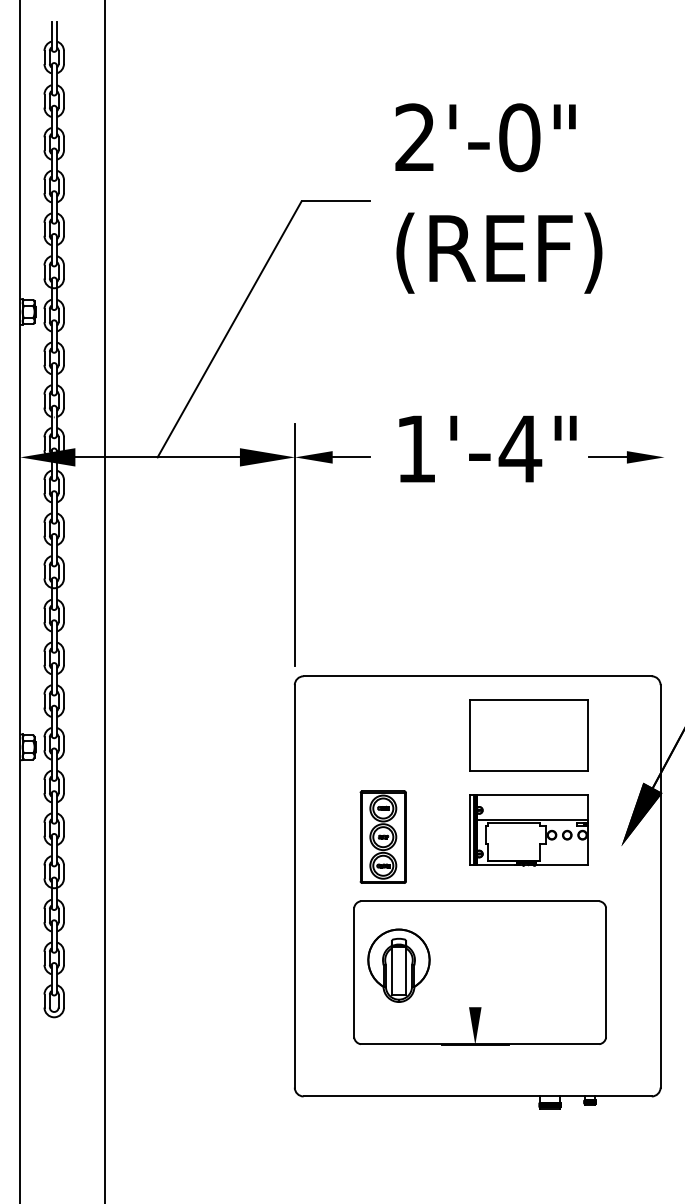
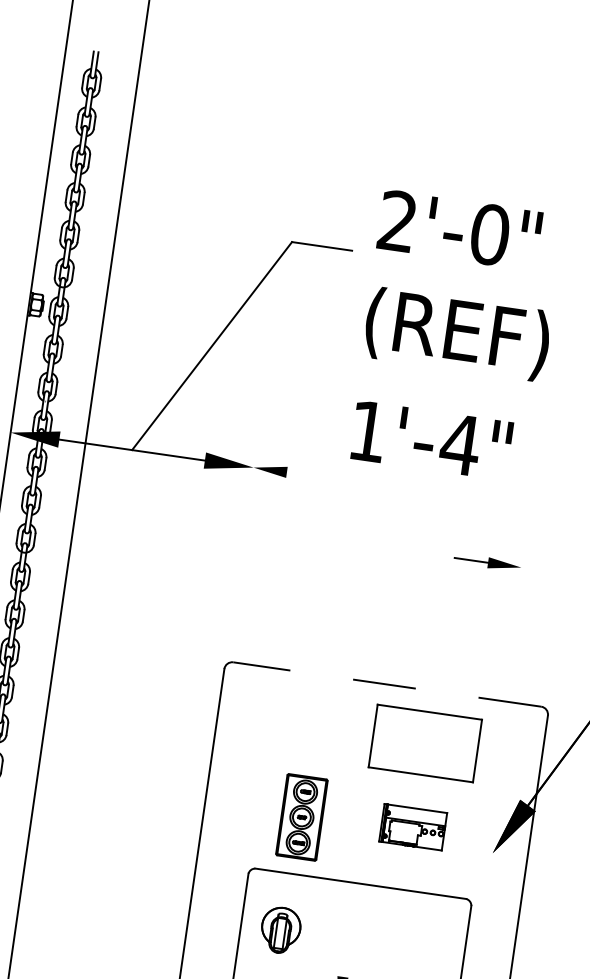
text: (498, 198) -> (463, 285), moved
text: (487, 448) -> (431, 440), moved
line: (351, 457) -> (303, 474), removed
part: (625, 457) -> (486, 562), moved
line: (295, 544) -> (242, 544), removed
line: (477, 676) -> (387, 684), solid -> dashed
part: (528, 830) -> (412, 827), size x0.6
part: (382, 836) -> (301, 816), moved
part: (398, 965) -> (280, 930), size x0.7

